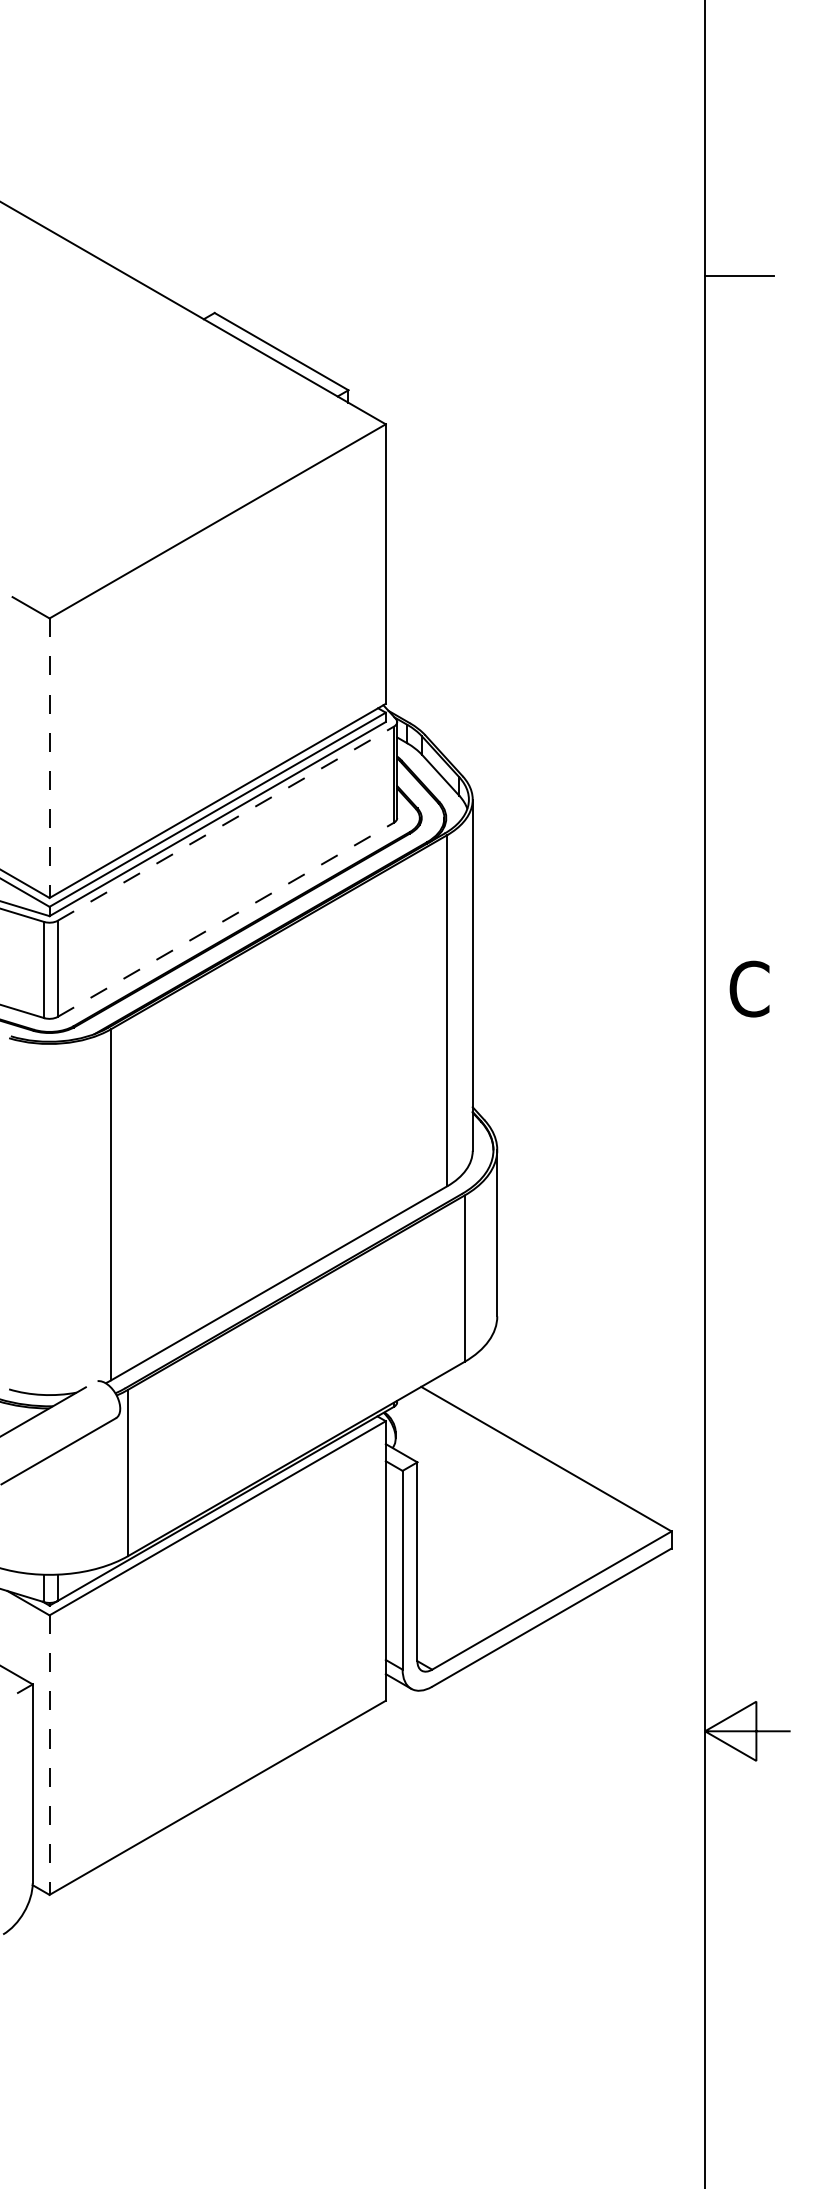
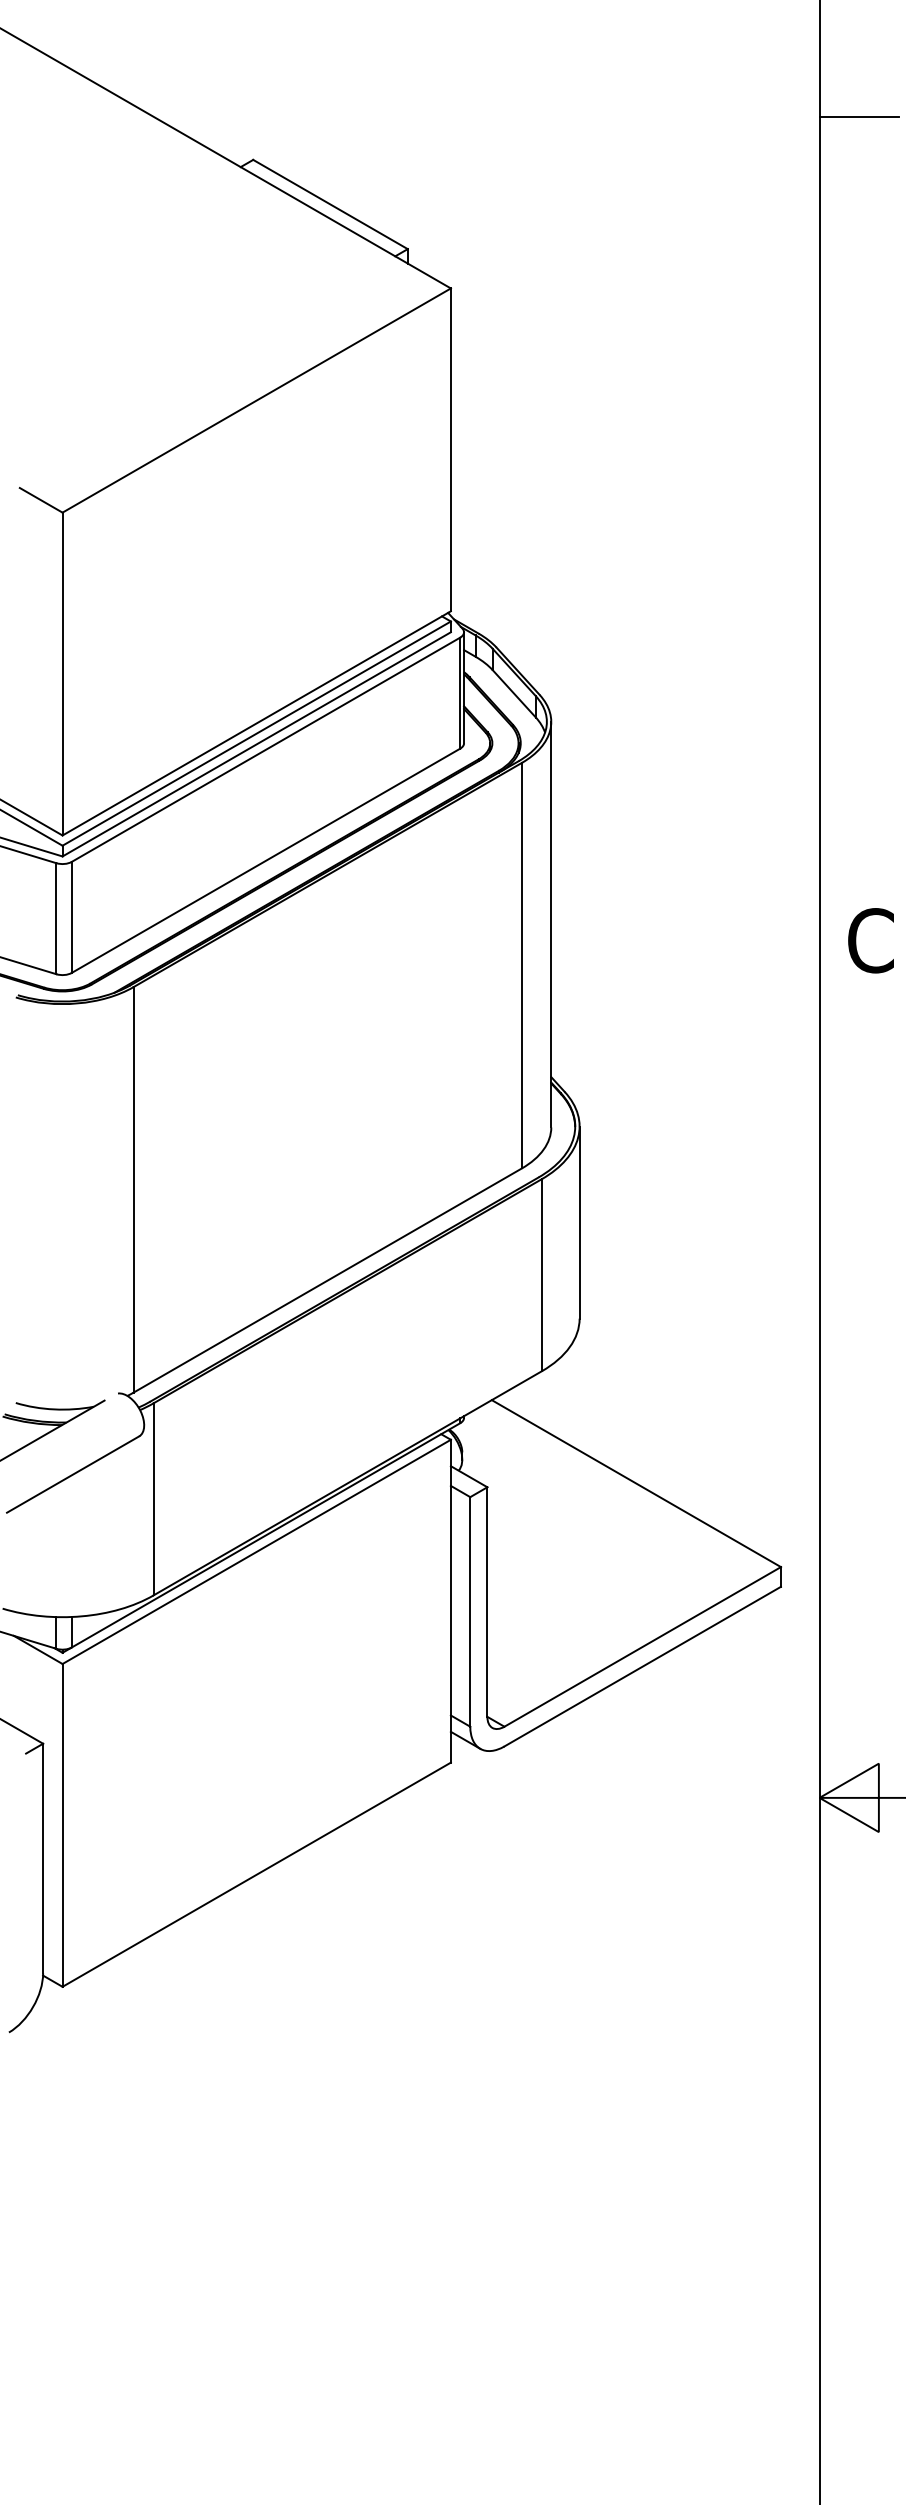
line: (49, 758) -> (62, 674), dashed -> solid
line: (226, 823) -> (266, 749), dashed -> solid
line: (226, 919) -> (266, 860), dashed -> solid
line: (49, 1755) -> (62, 1825), dashed -> solid

